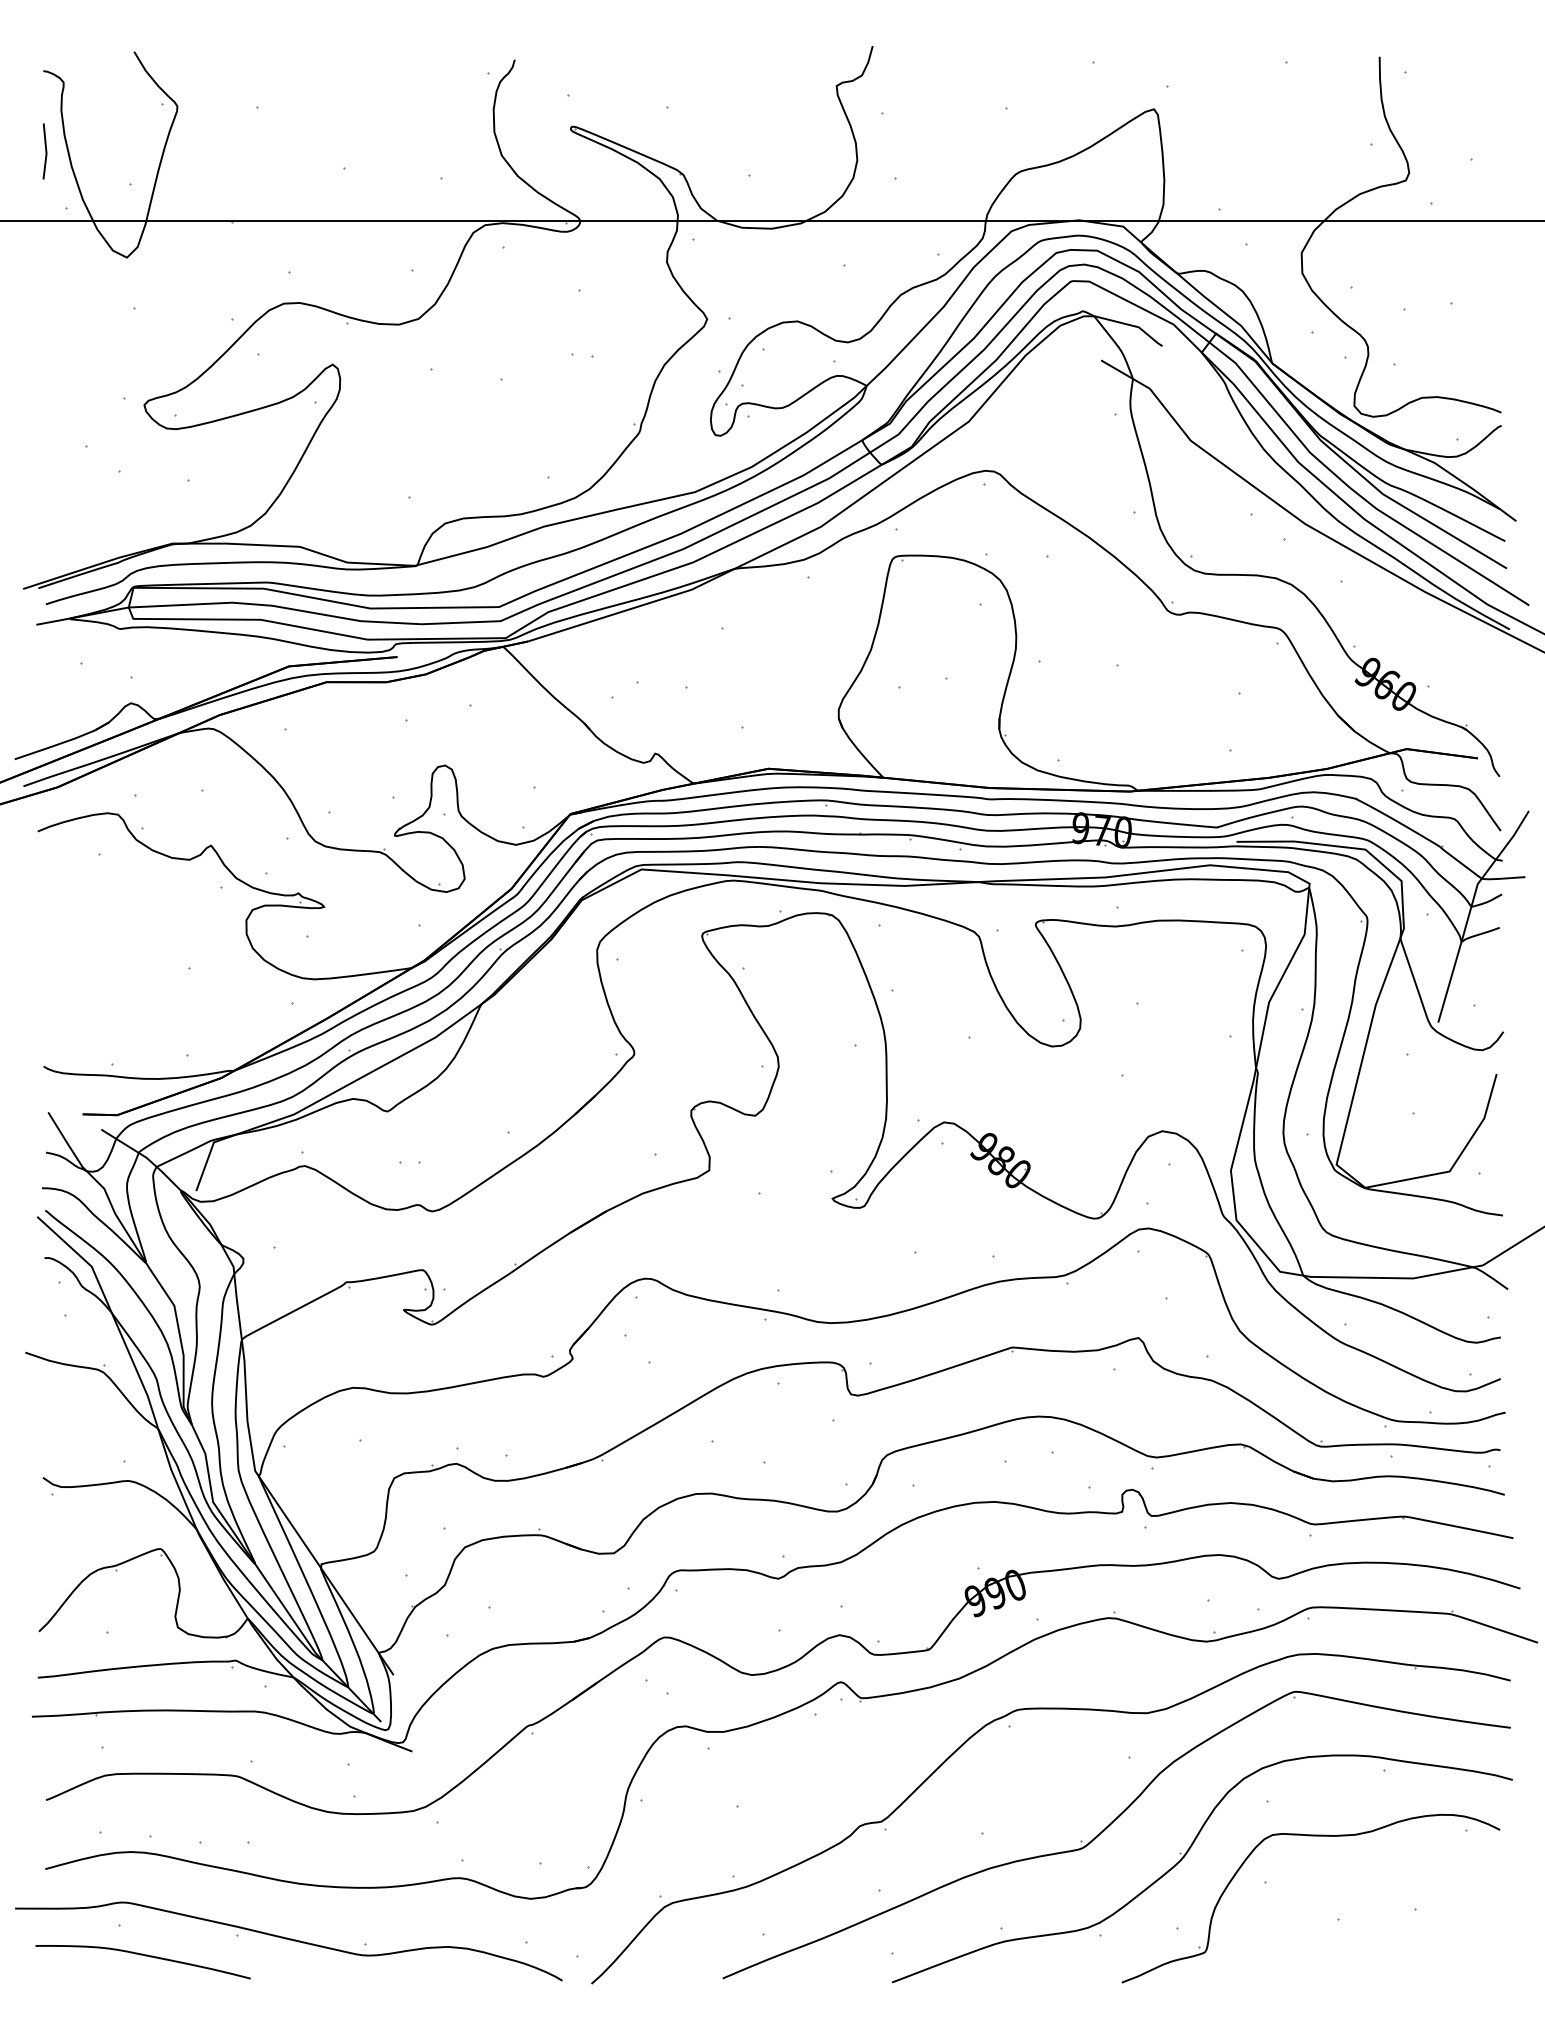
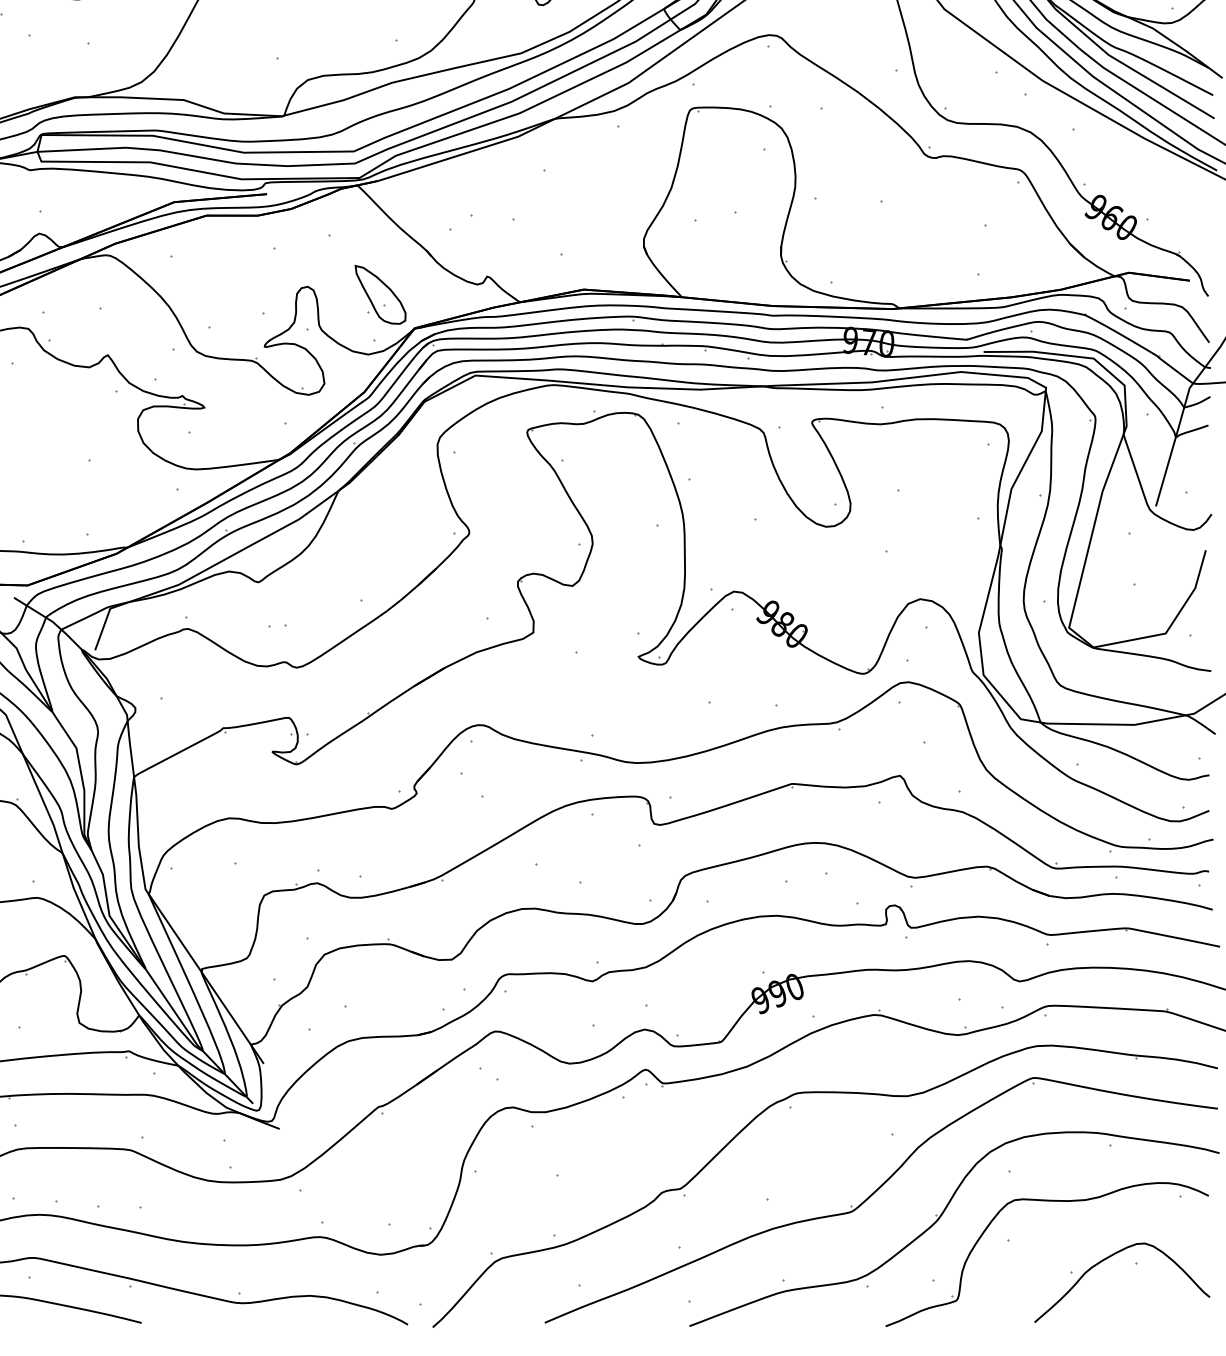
part: (530, 774) -> (380, 294), added
curve: (1383, 1902) -> (1109, 1257), added

